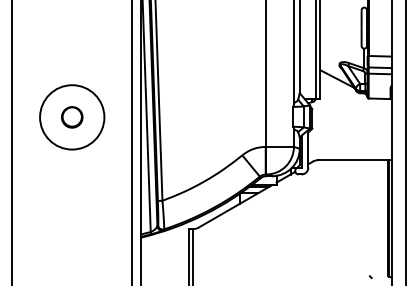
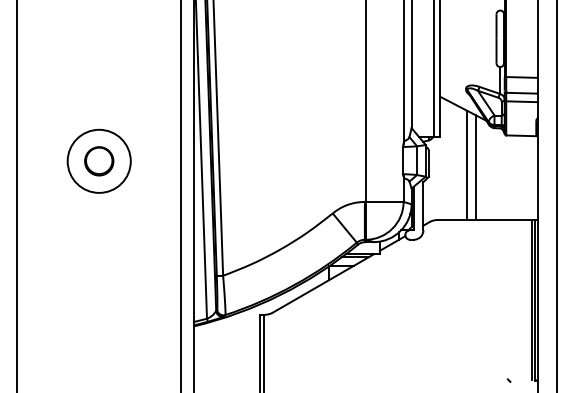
circle: (71, 116) -> (98, 160), size x0.71
line: (340, 120) -> (467, 165), added
line: (346, 121) -> (475, 167), added

